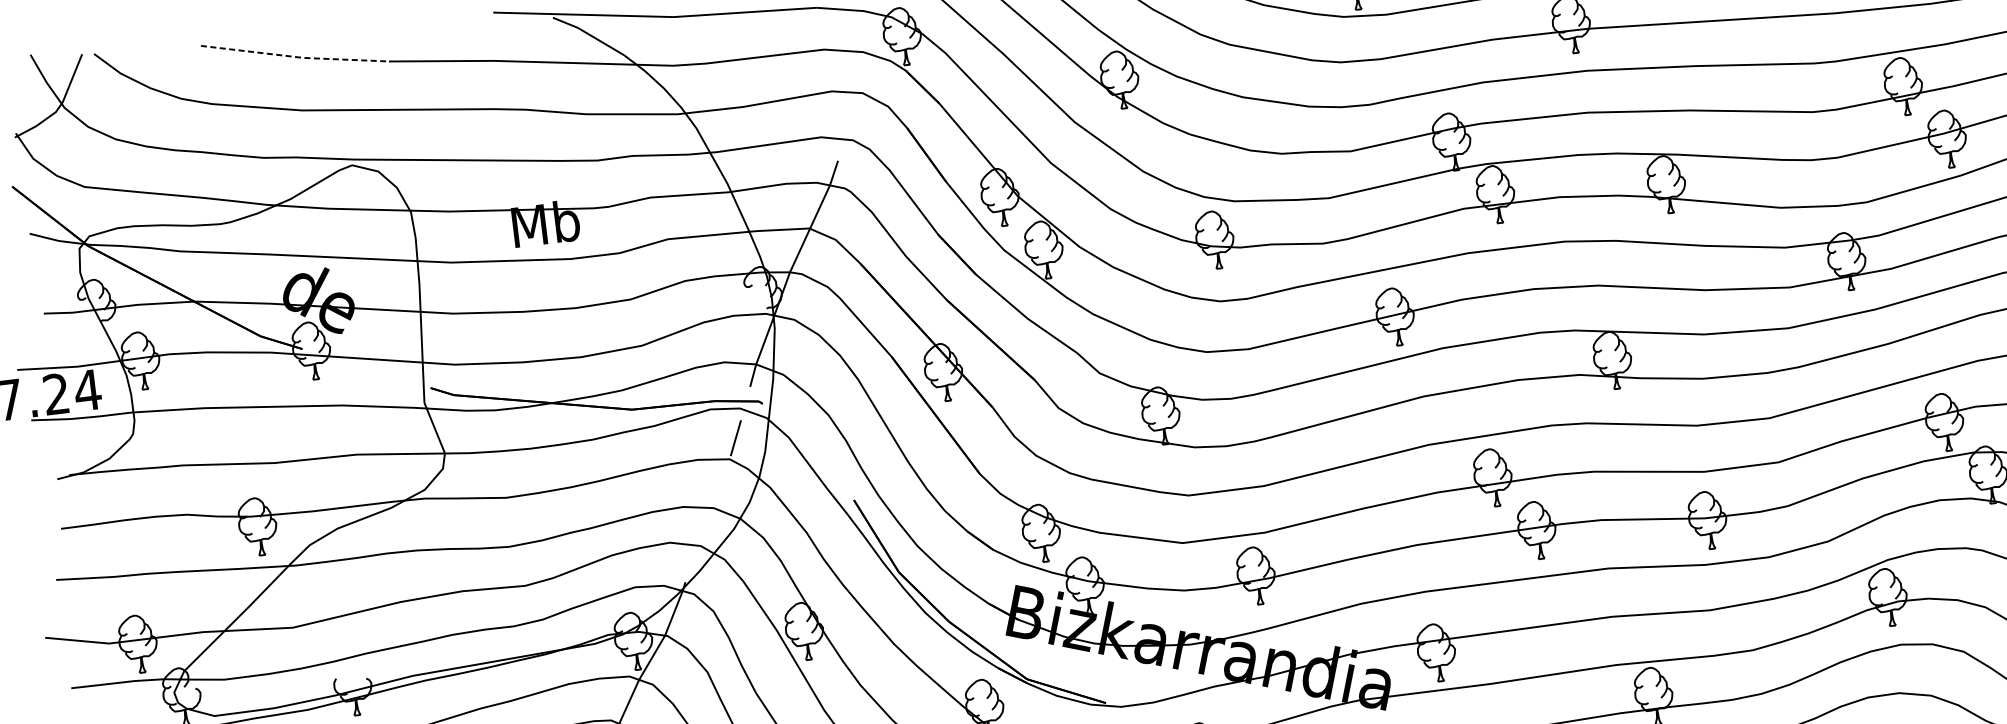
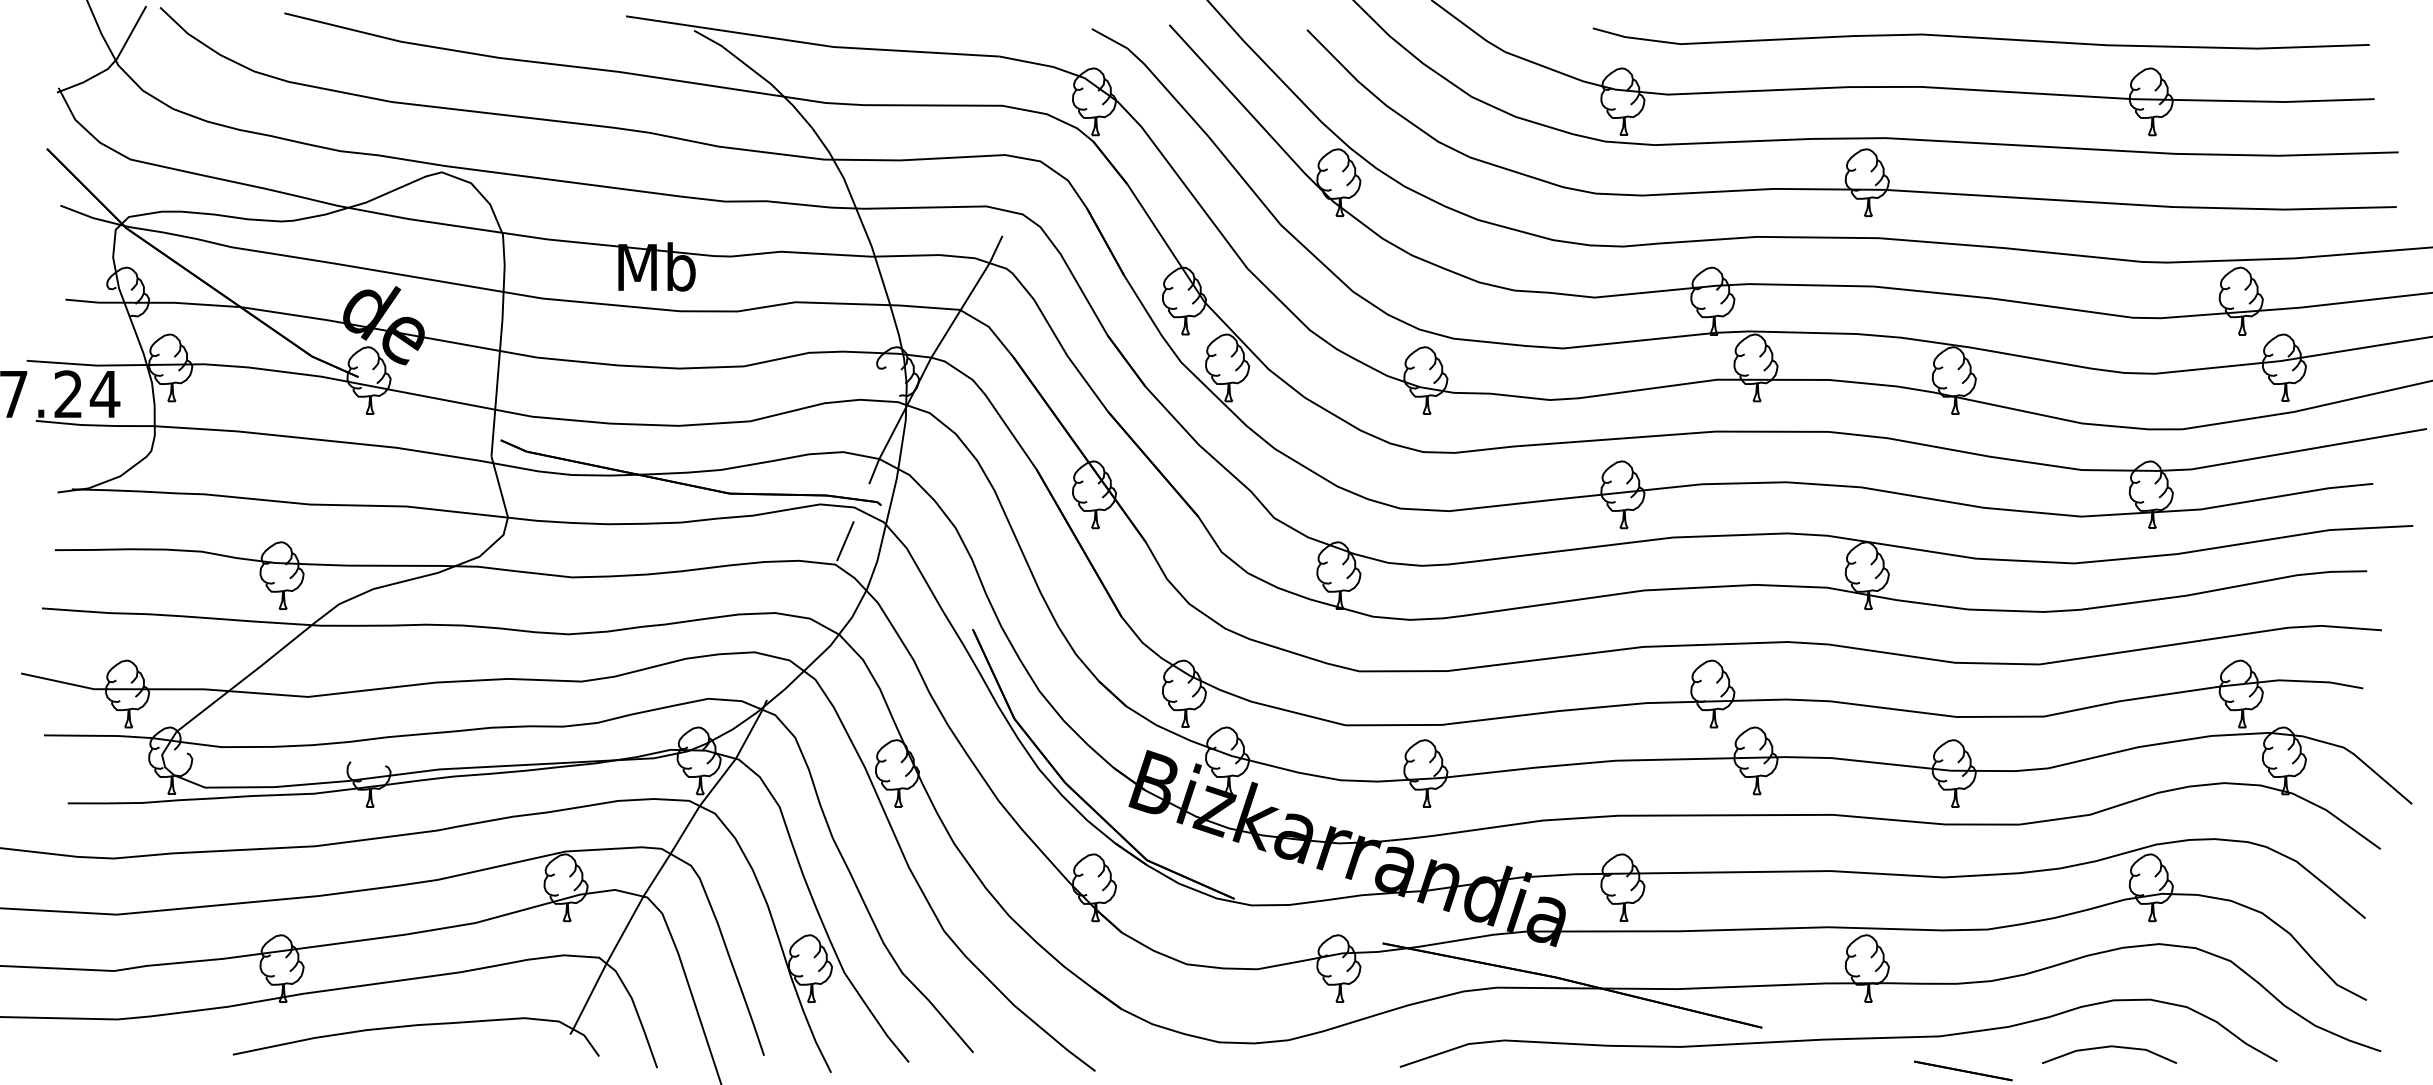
line: (295, 57) -> (391, 39), dashed -> solid

